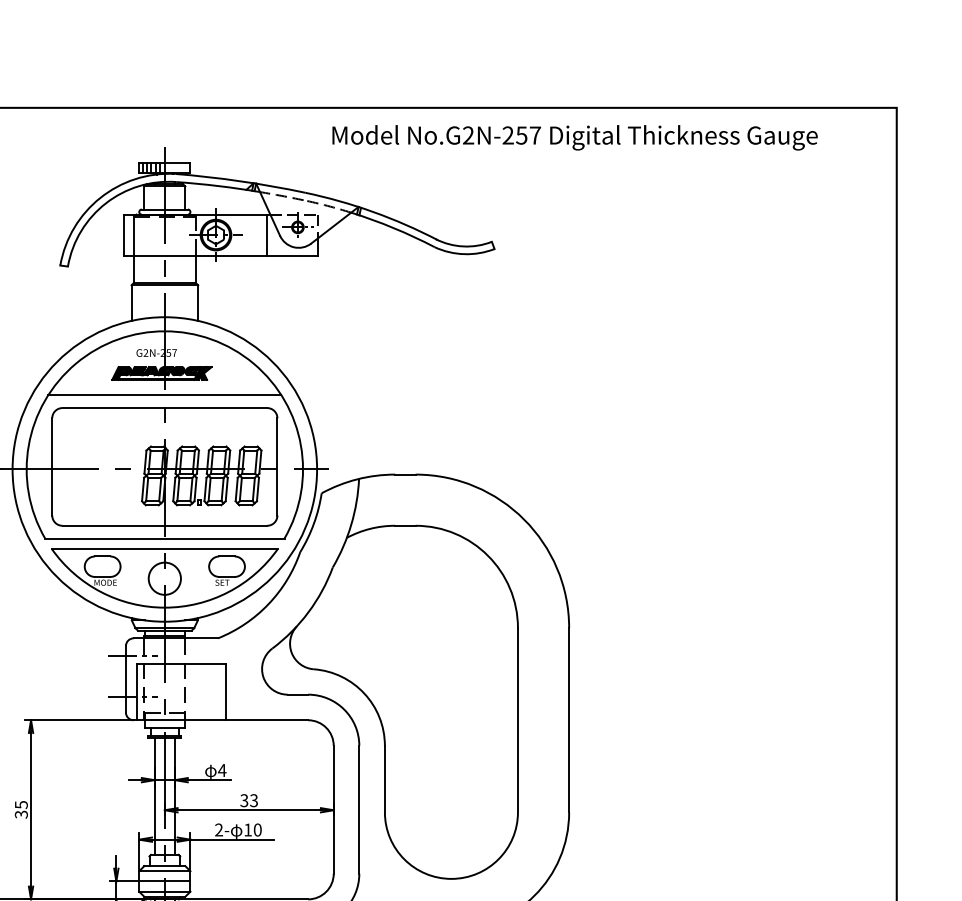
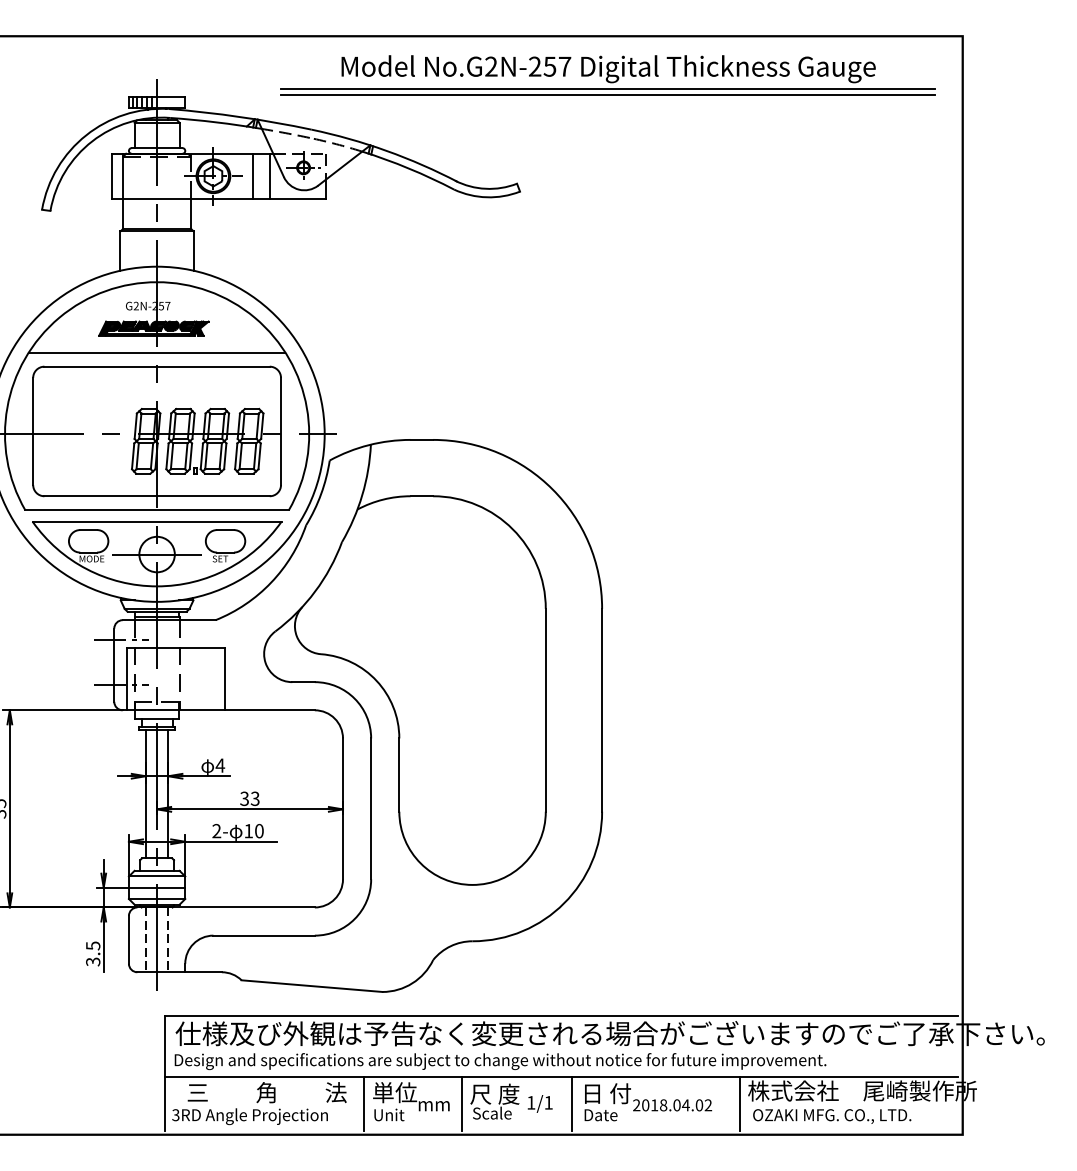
line: (574, 156) -> (607, 89), added
line: (574, 161) -> (607, 95), added
line: (251, 234) -> (252, 175), added
line: (164, 578) -> (156, 554), added

